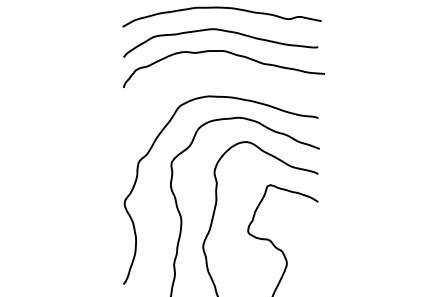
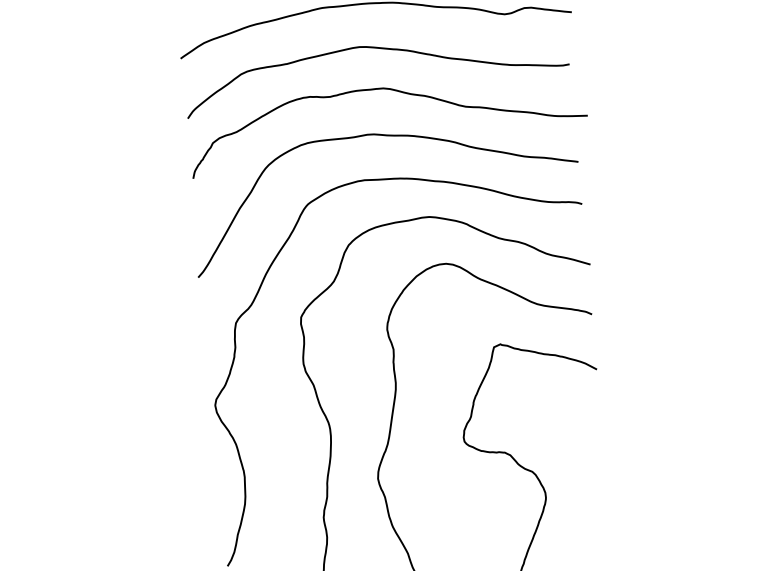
curve: (226, 76) -> (393, 138), added

